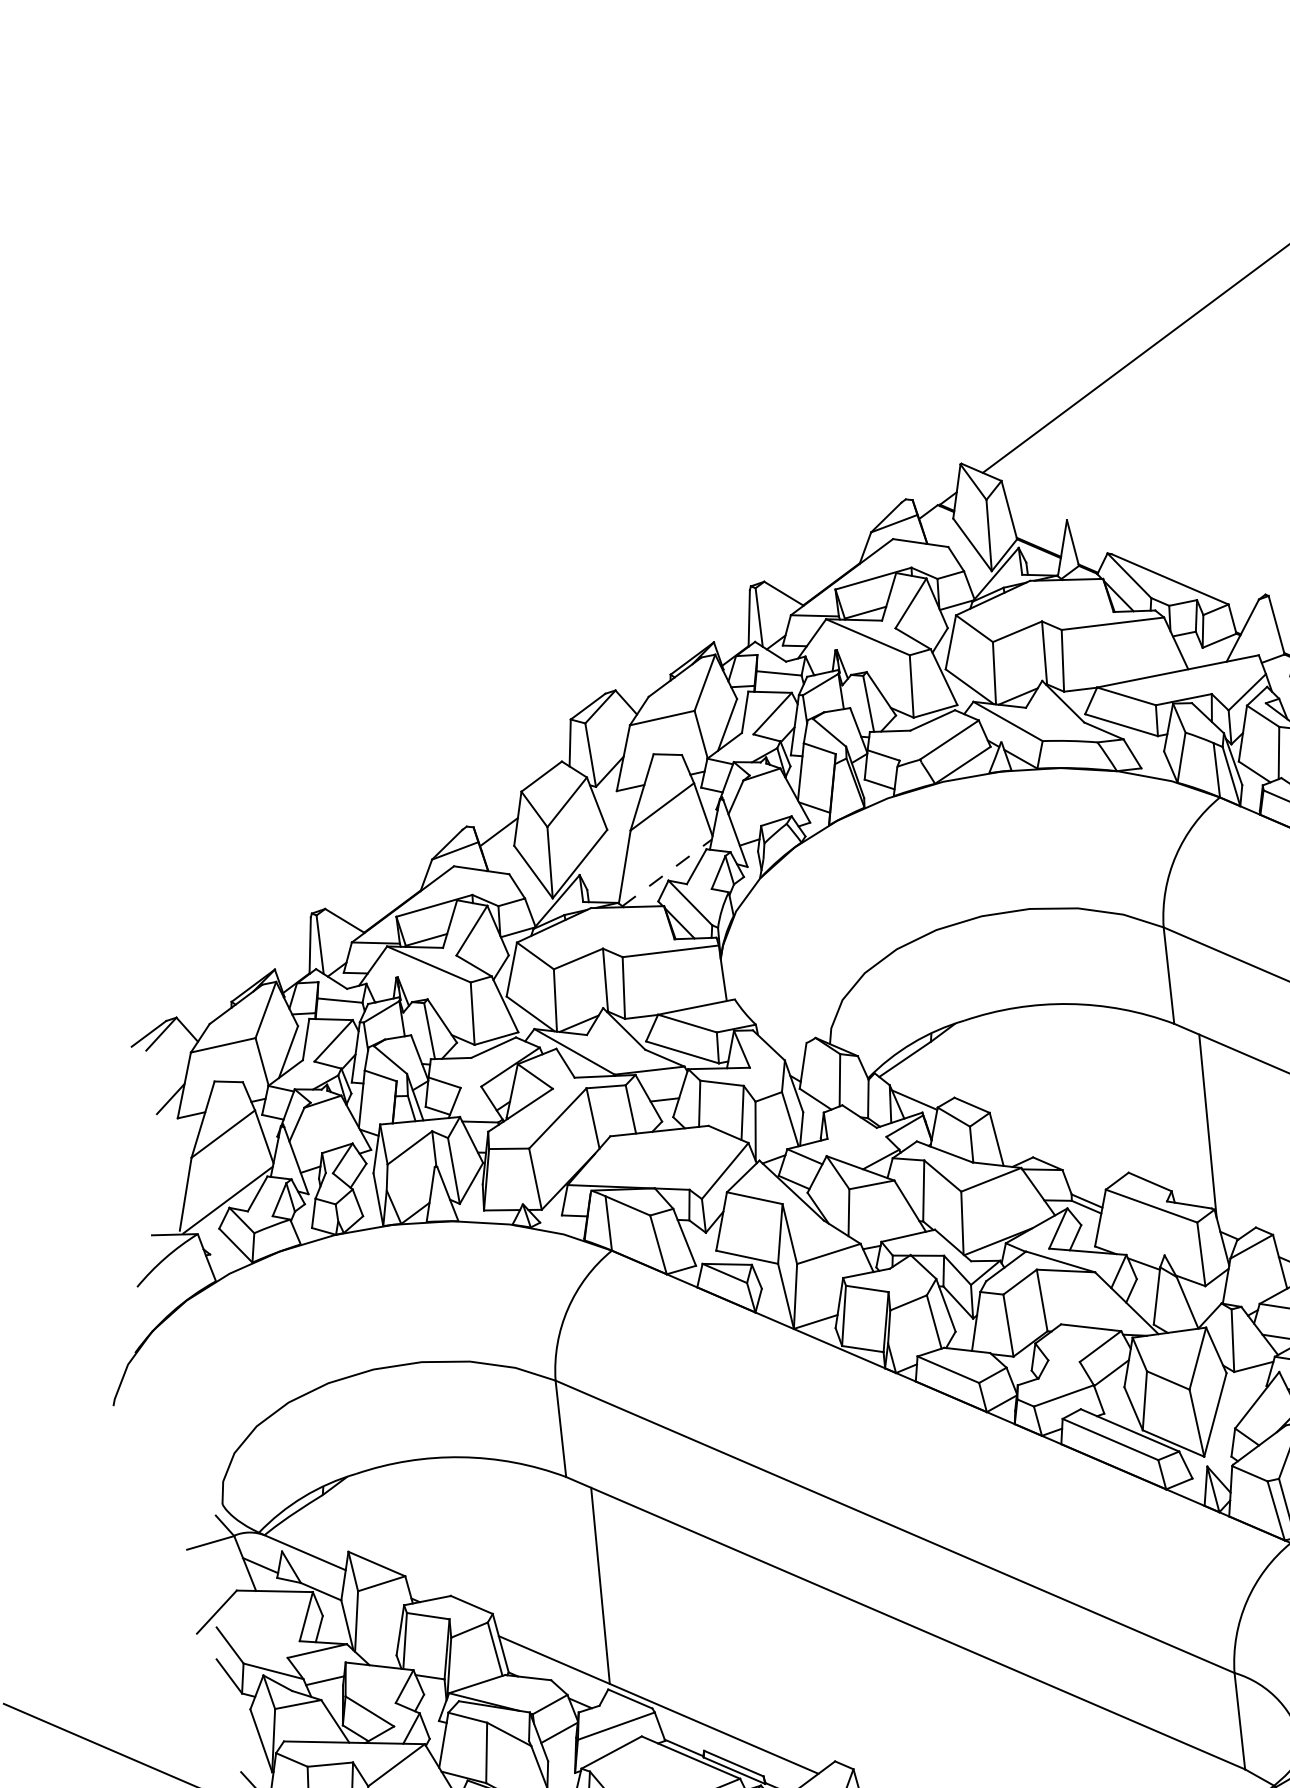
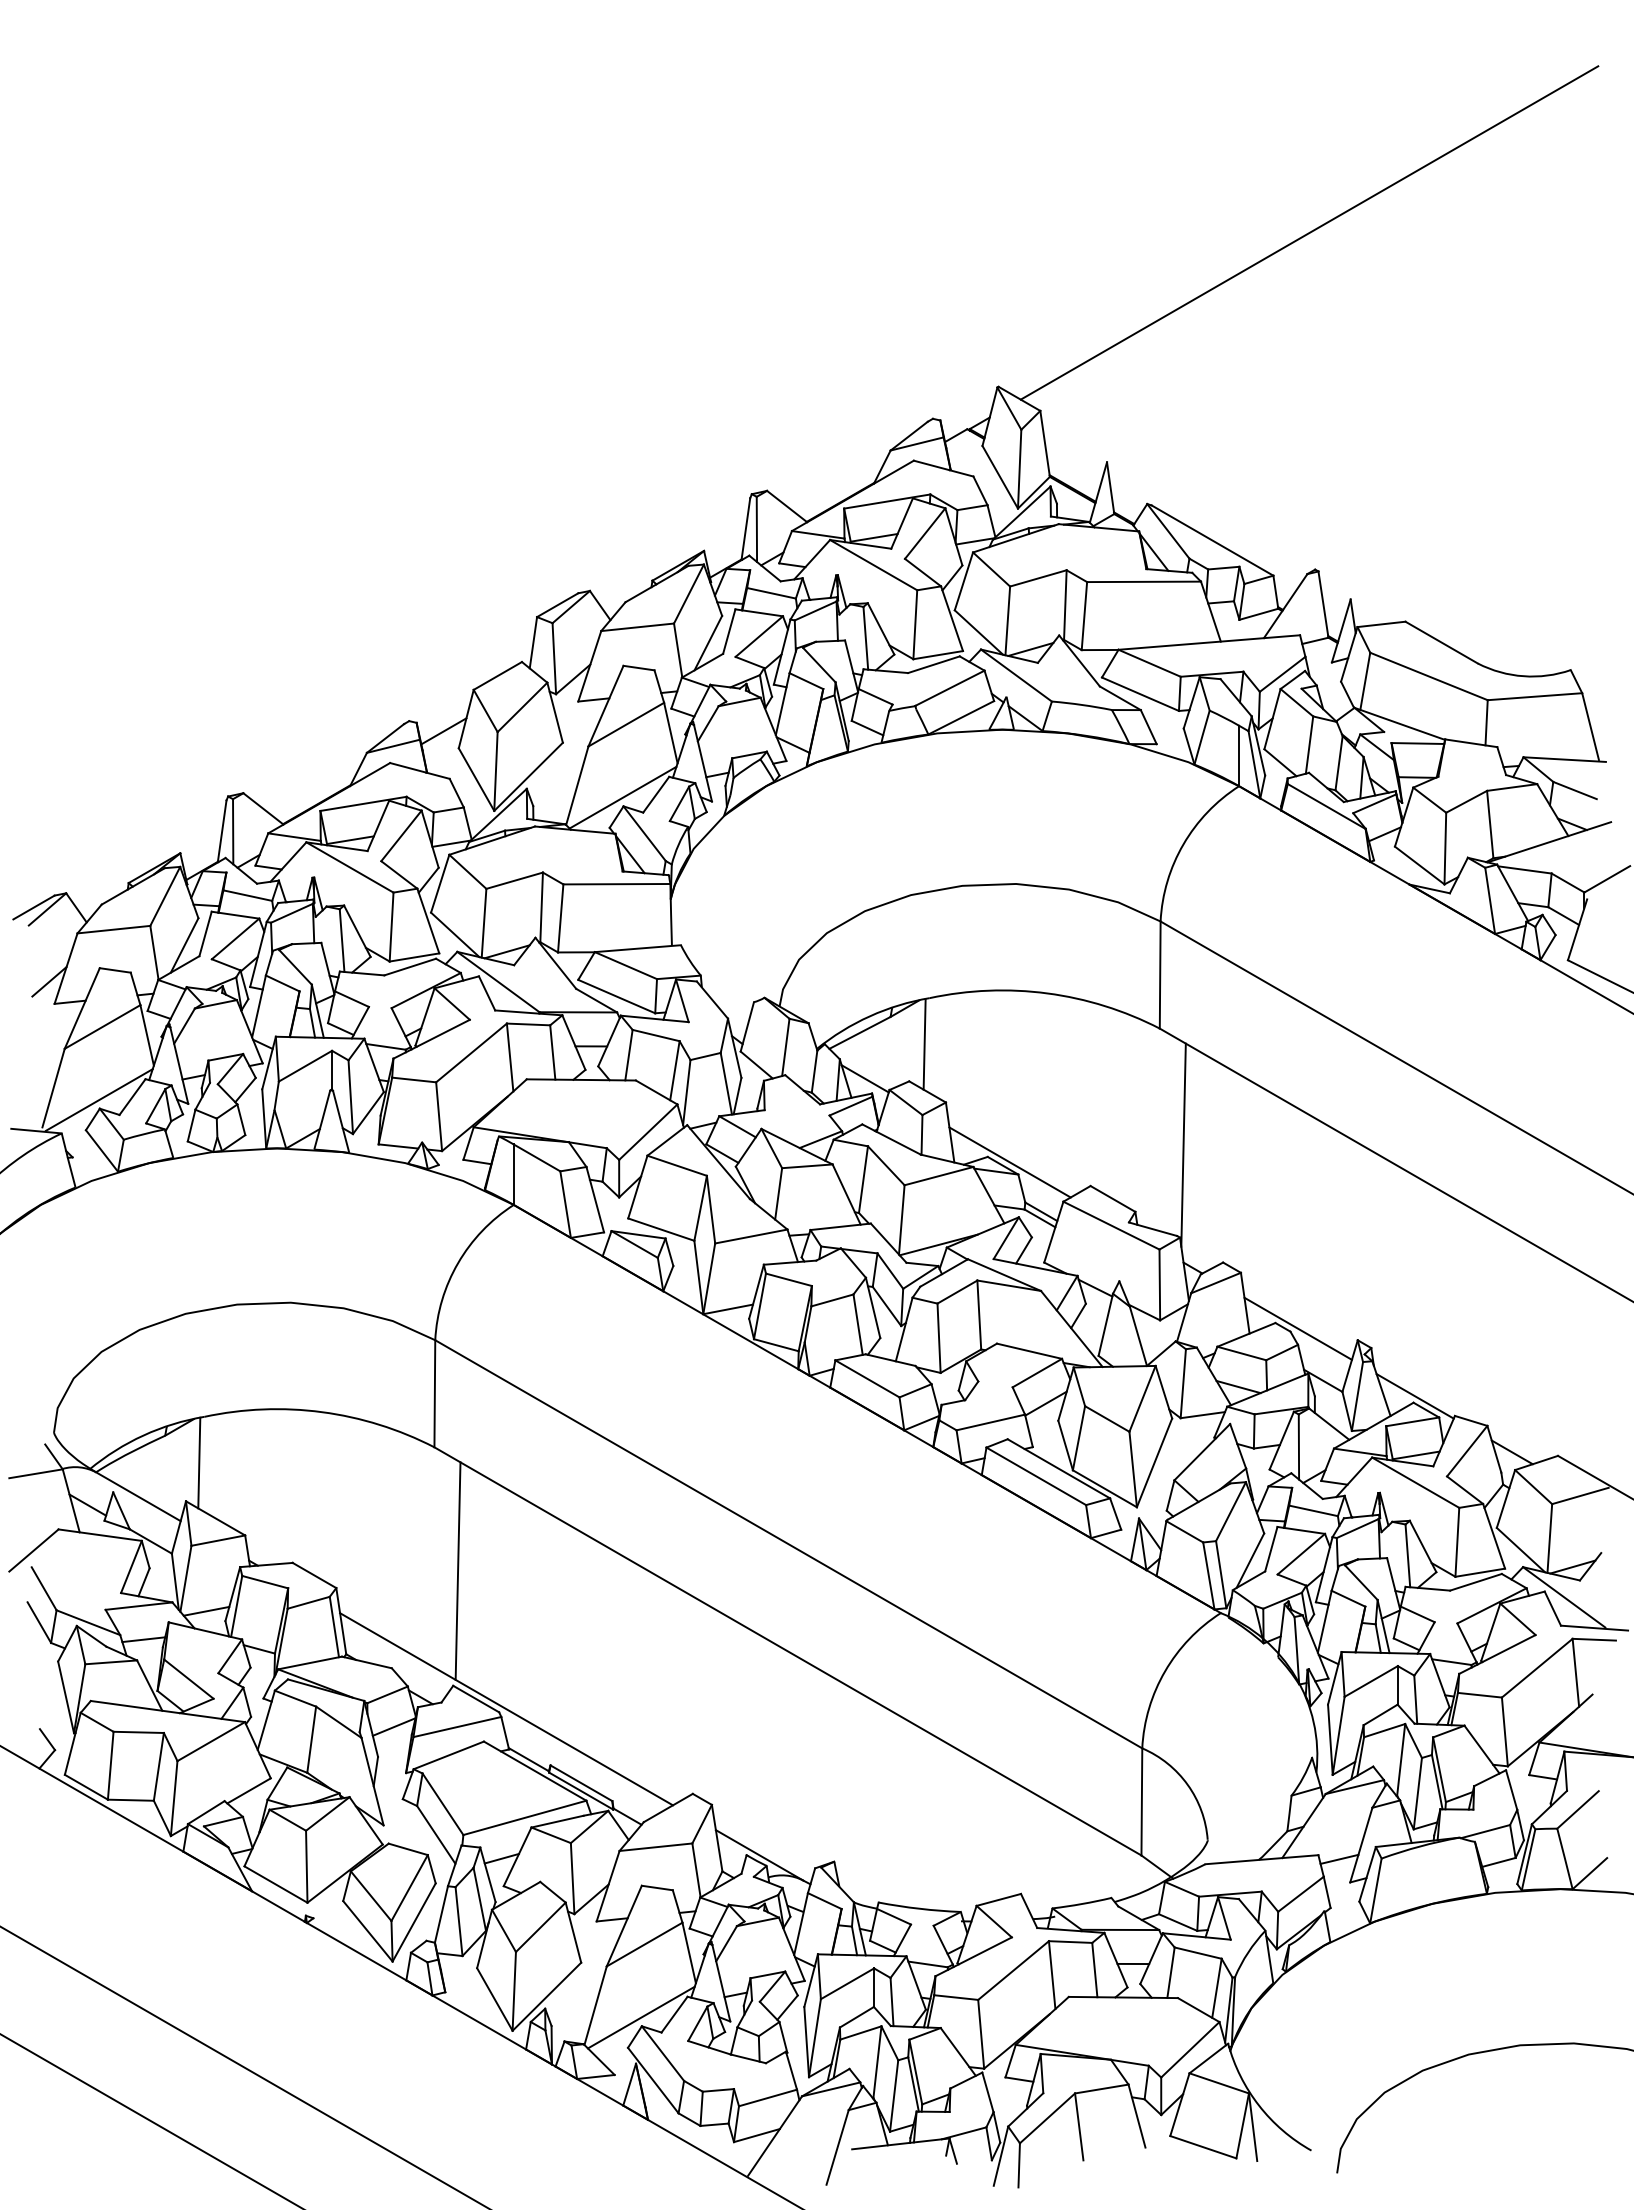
line: (667, 872) -> (623, 797), dashed -> solid
line: (964, 1062) -> (924, 1043), added
line: (1053, 1160) -> (1009, 1162), added
line: (356, 1515) -> (199, 1462), added
line: (378, 1647) -> (206, 1610), added

